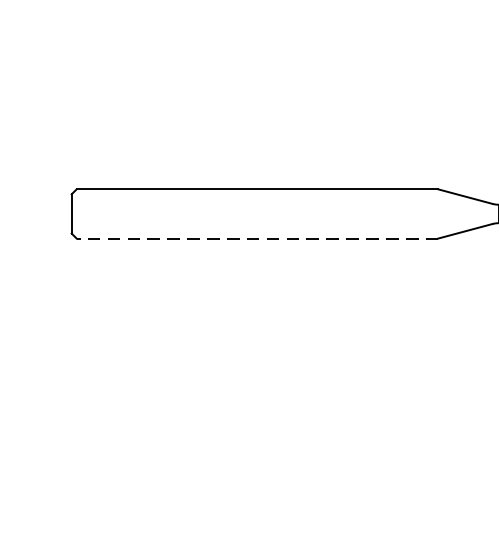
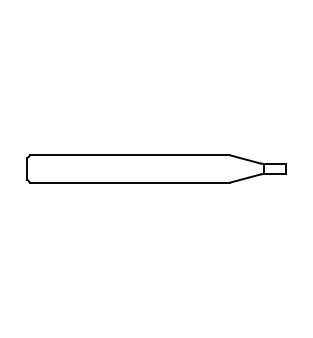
line: (256, 238) -> (129, 182), dashed -> solid

